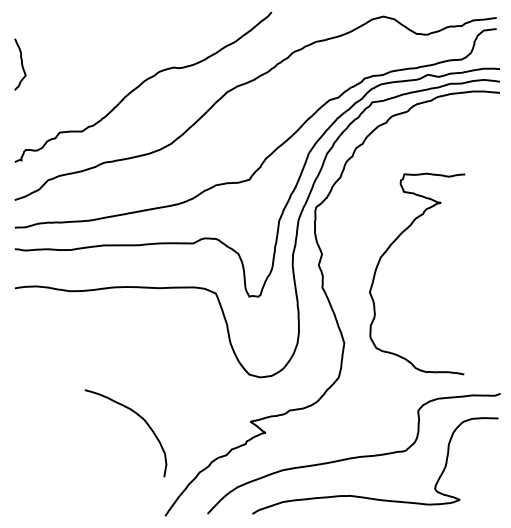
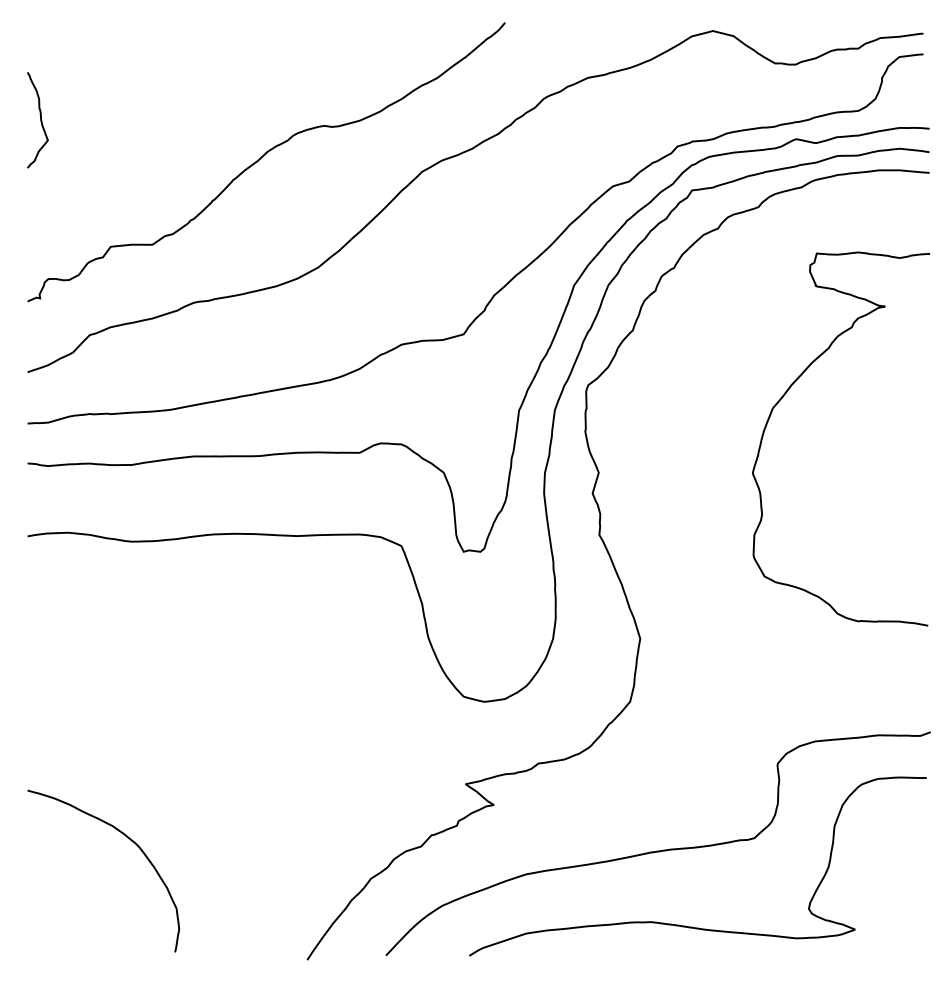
curve: (387, 251) -> (785, 397), moved
curve: (138, 416) -> (127, 839), moved

